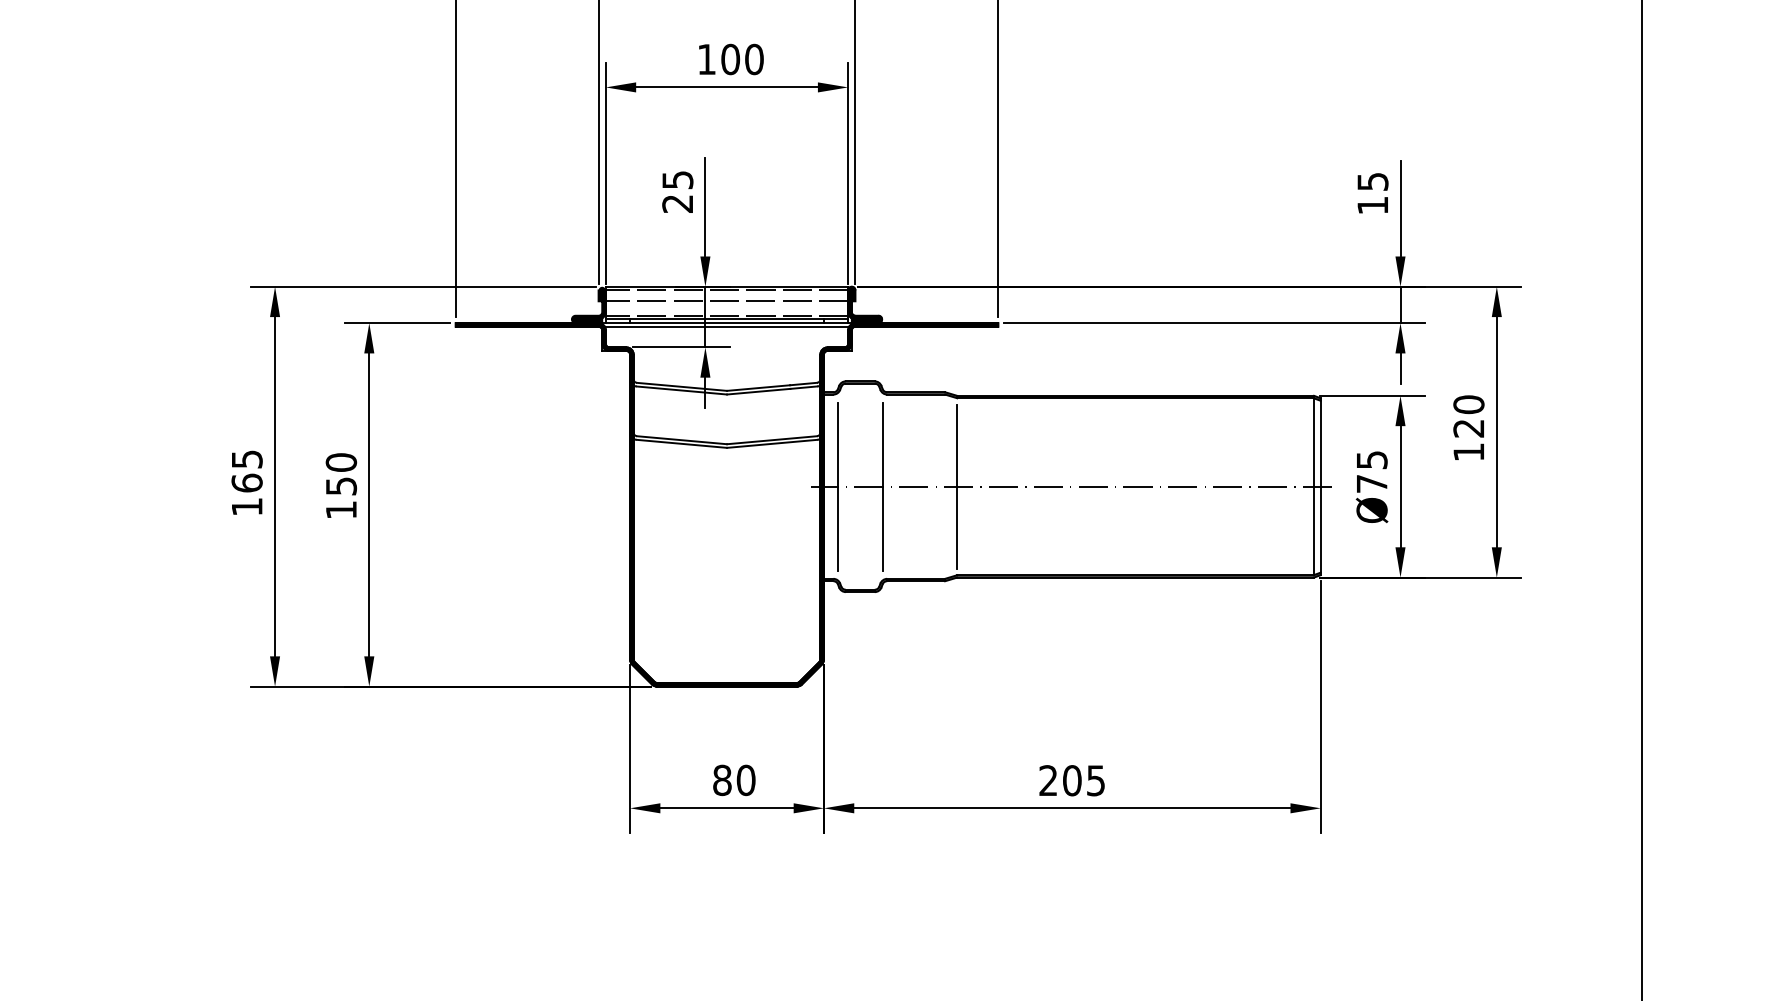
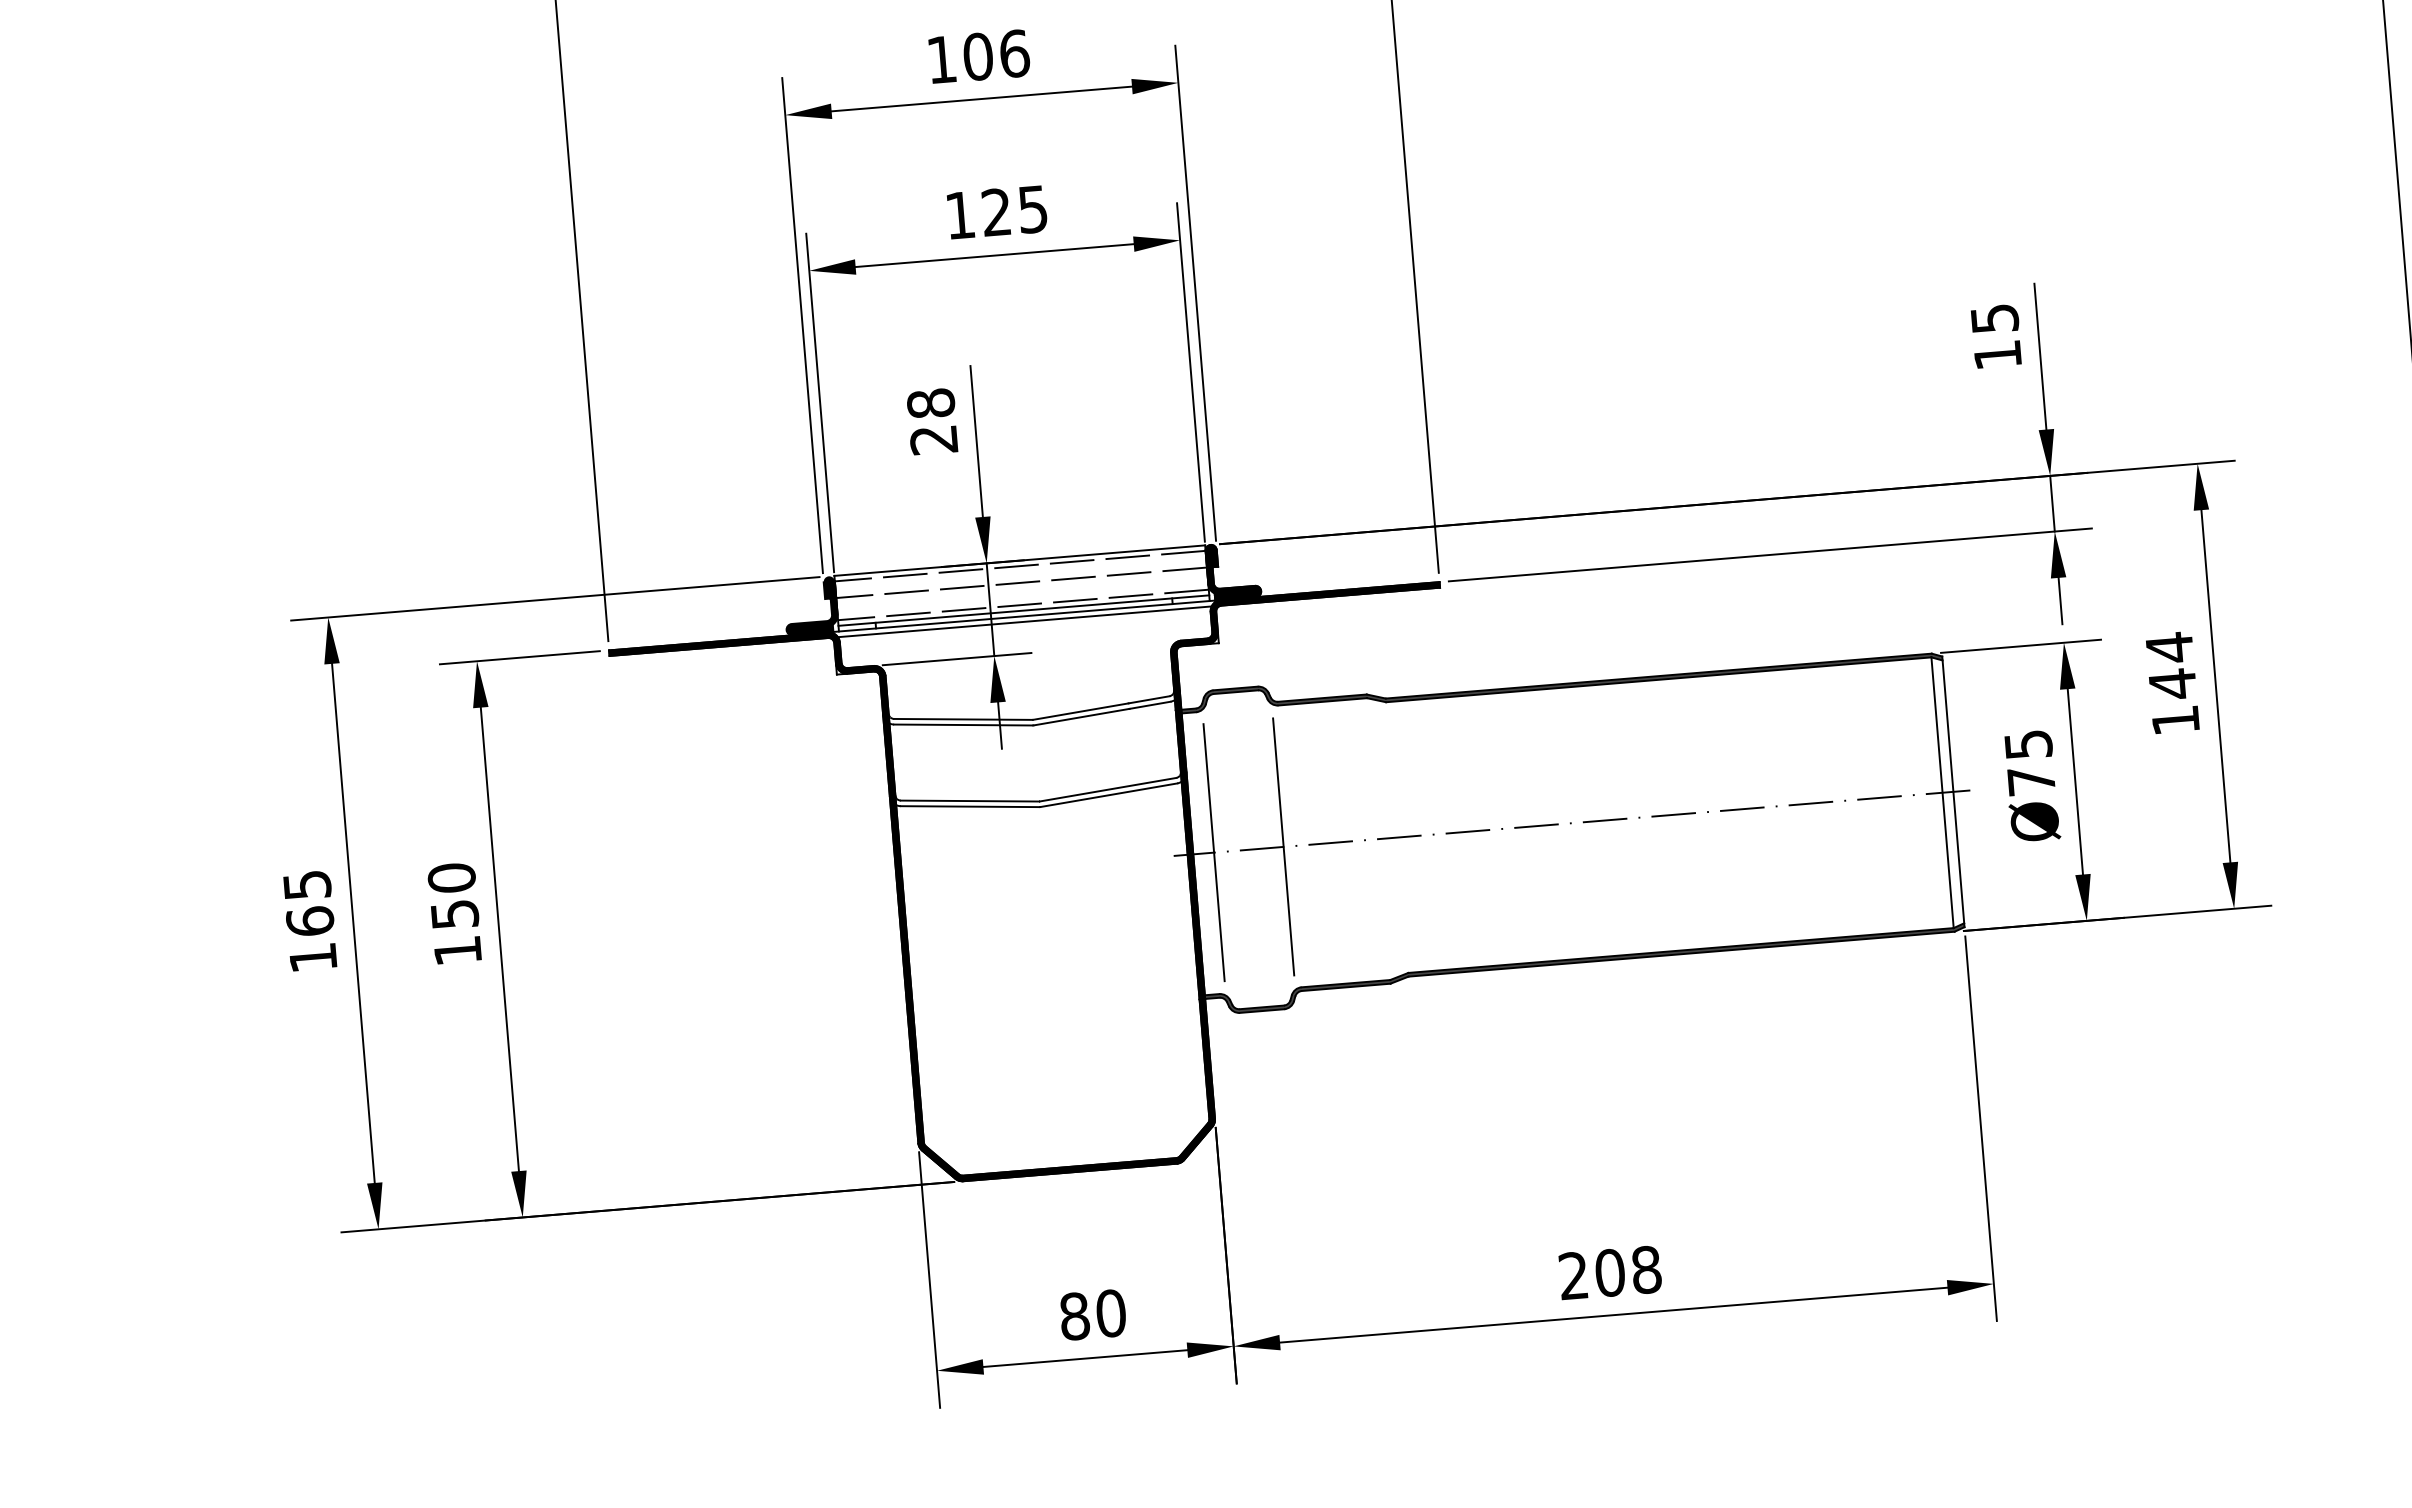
text: (742, 59) -> (1014, 210), 100 -> 125
text: (677, 179) -> (930, 402), 25 -> 28
text: (1468, 416) -> (2170, 665), 120 -> 144
line: (957, 486) -> (1397, 837), removed
text: (1095, 780) -> (1645, 1269), 205 -> 208

